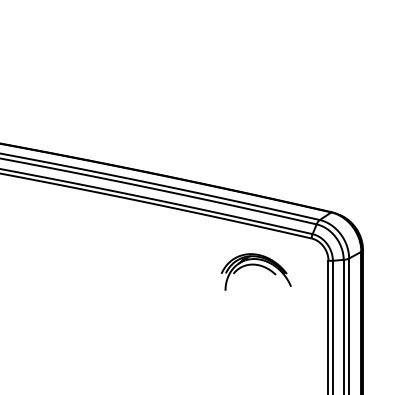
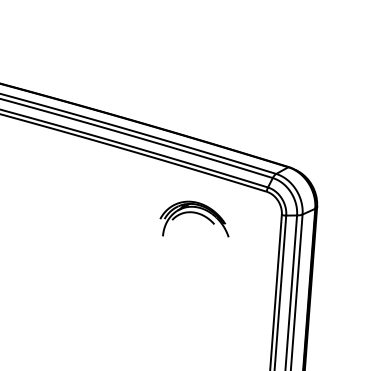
part: (255, 271) -> (194, 219), moved

